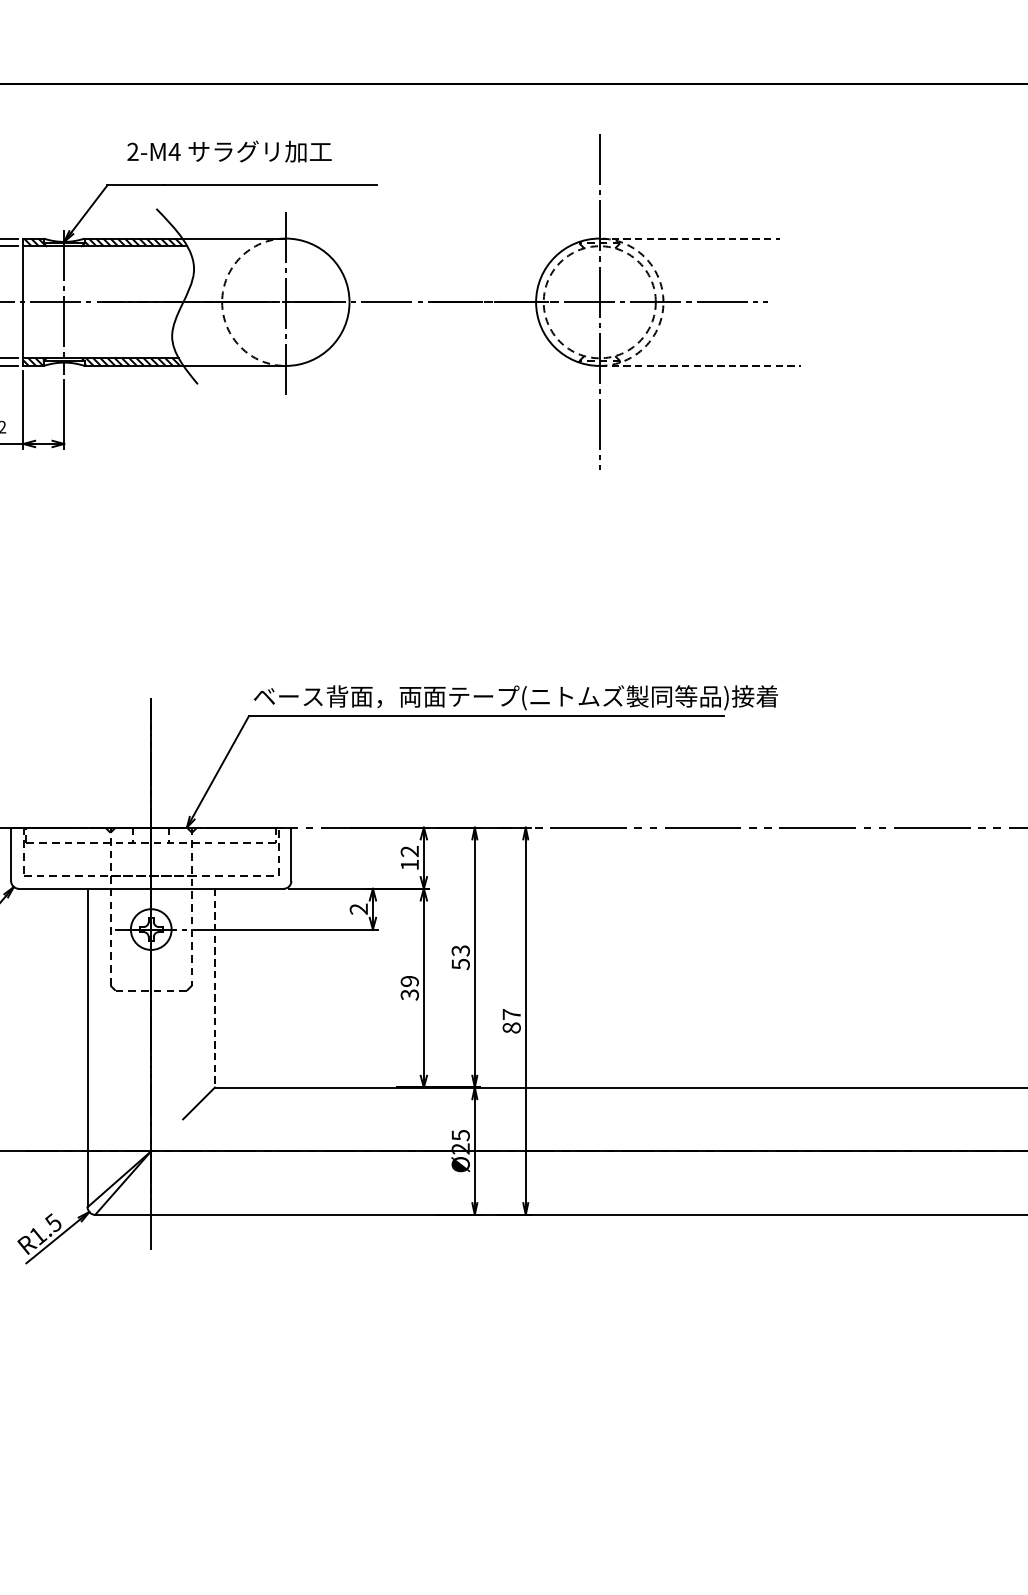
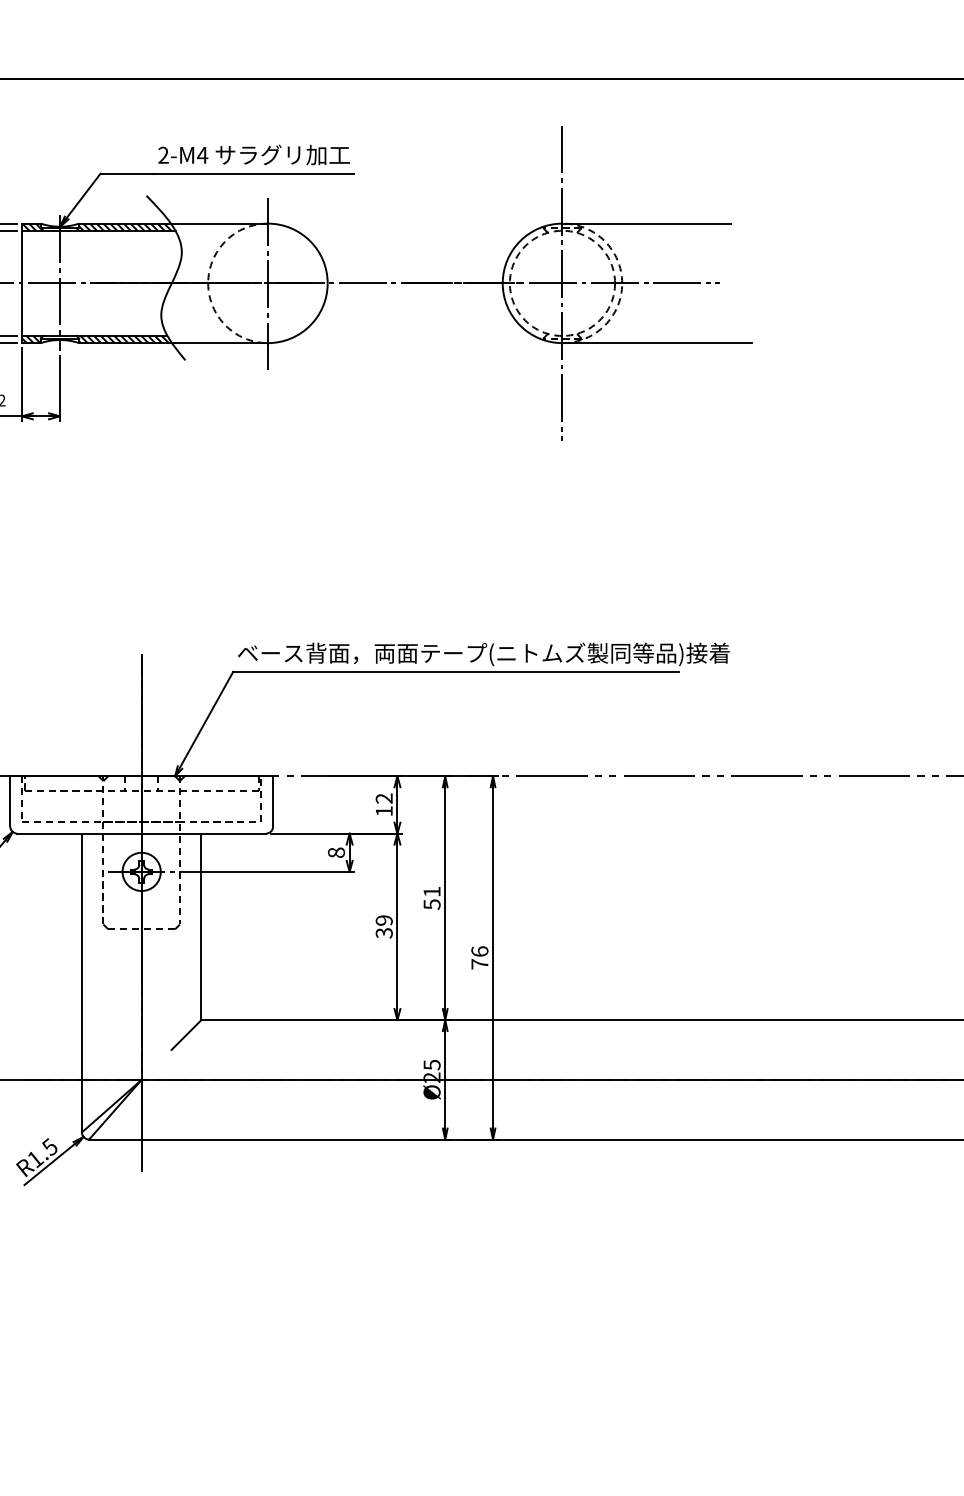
text: (228, 151) -> (253, 154), moved
line: (690, 238) -> (647, 223), dashed -> solid
line: (701, 366) -> (657, 343), dashed -> solid
text: (358, 908) -> (336, 852), 2 -> 8
text: (460, 950) -> (431, 891), 53 -> 51
line: (215, 988) -> (201, 927), dashed -> solid
text: (511, 1020) -> (479, 957), 87 -> 76

